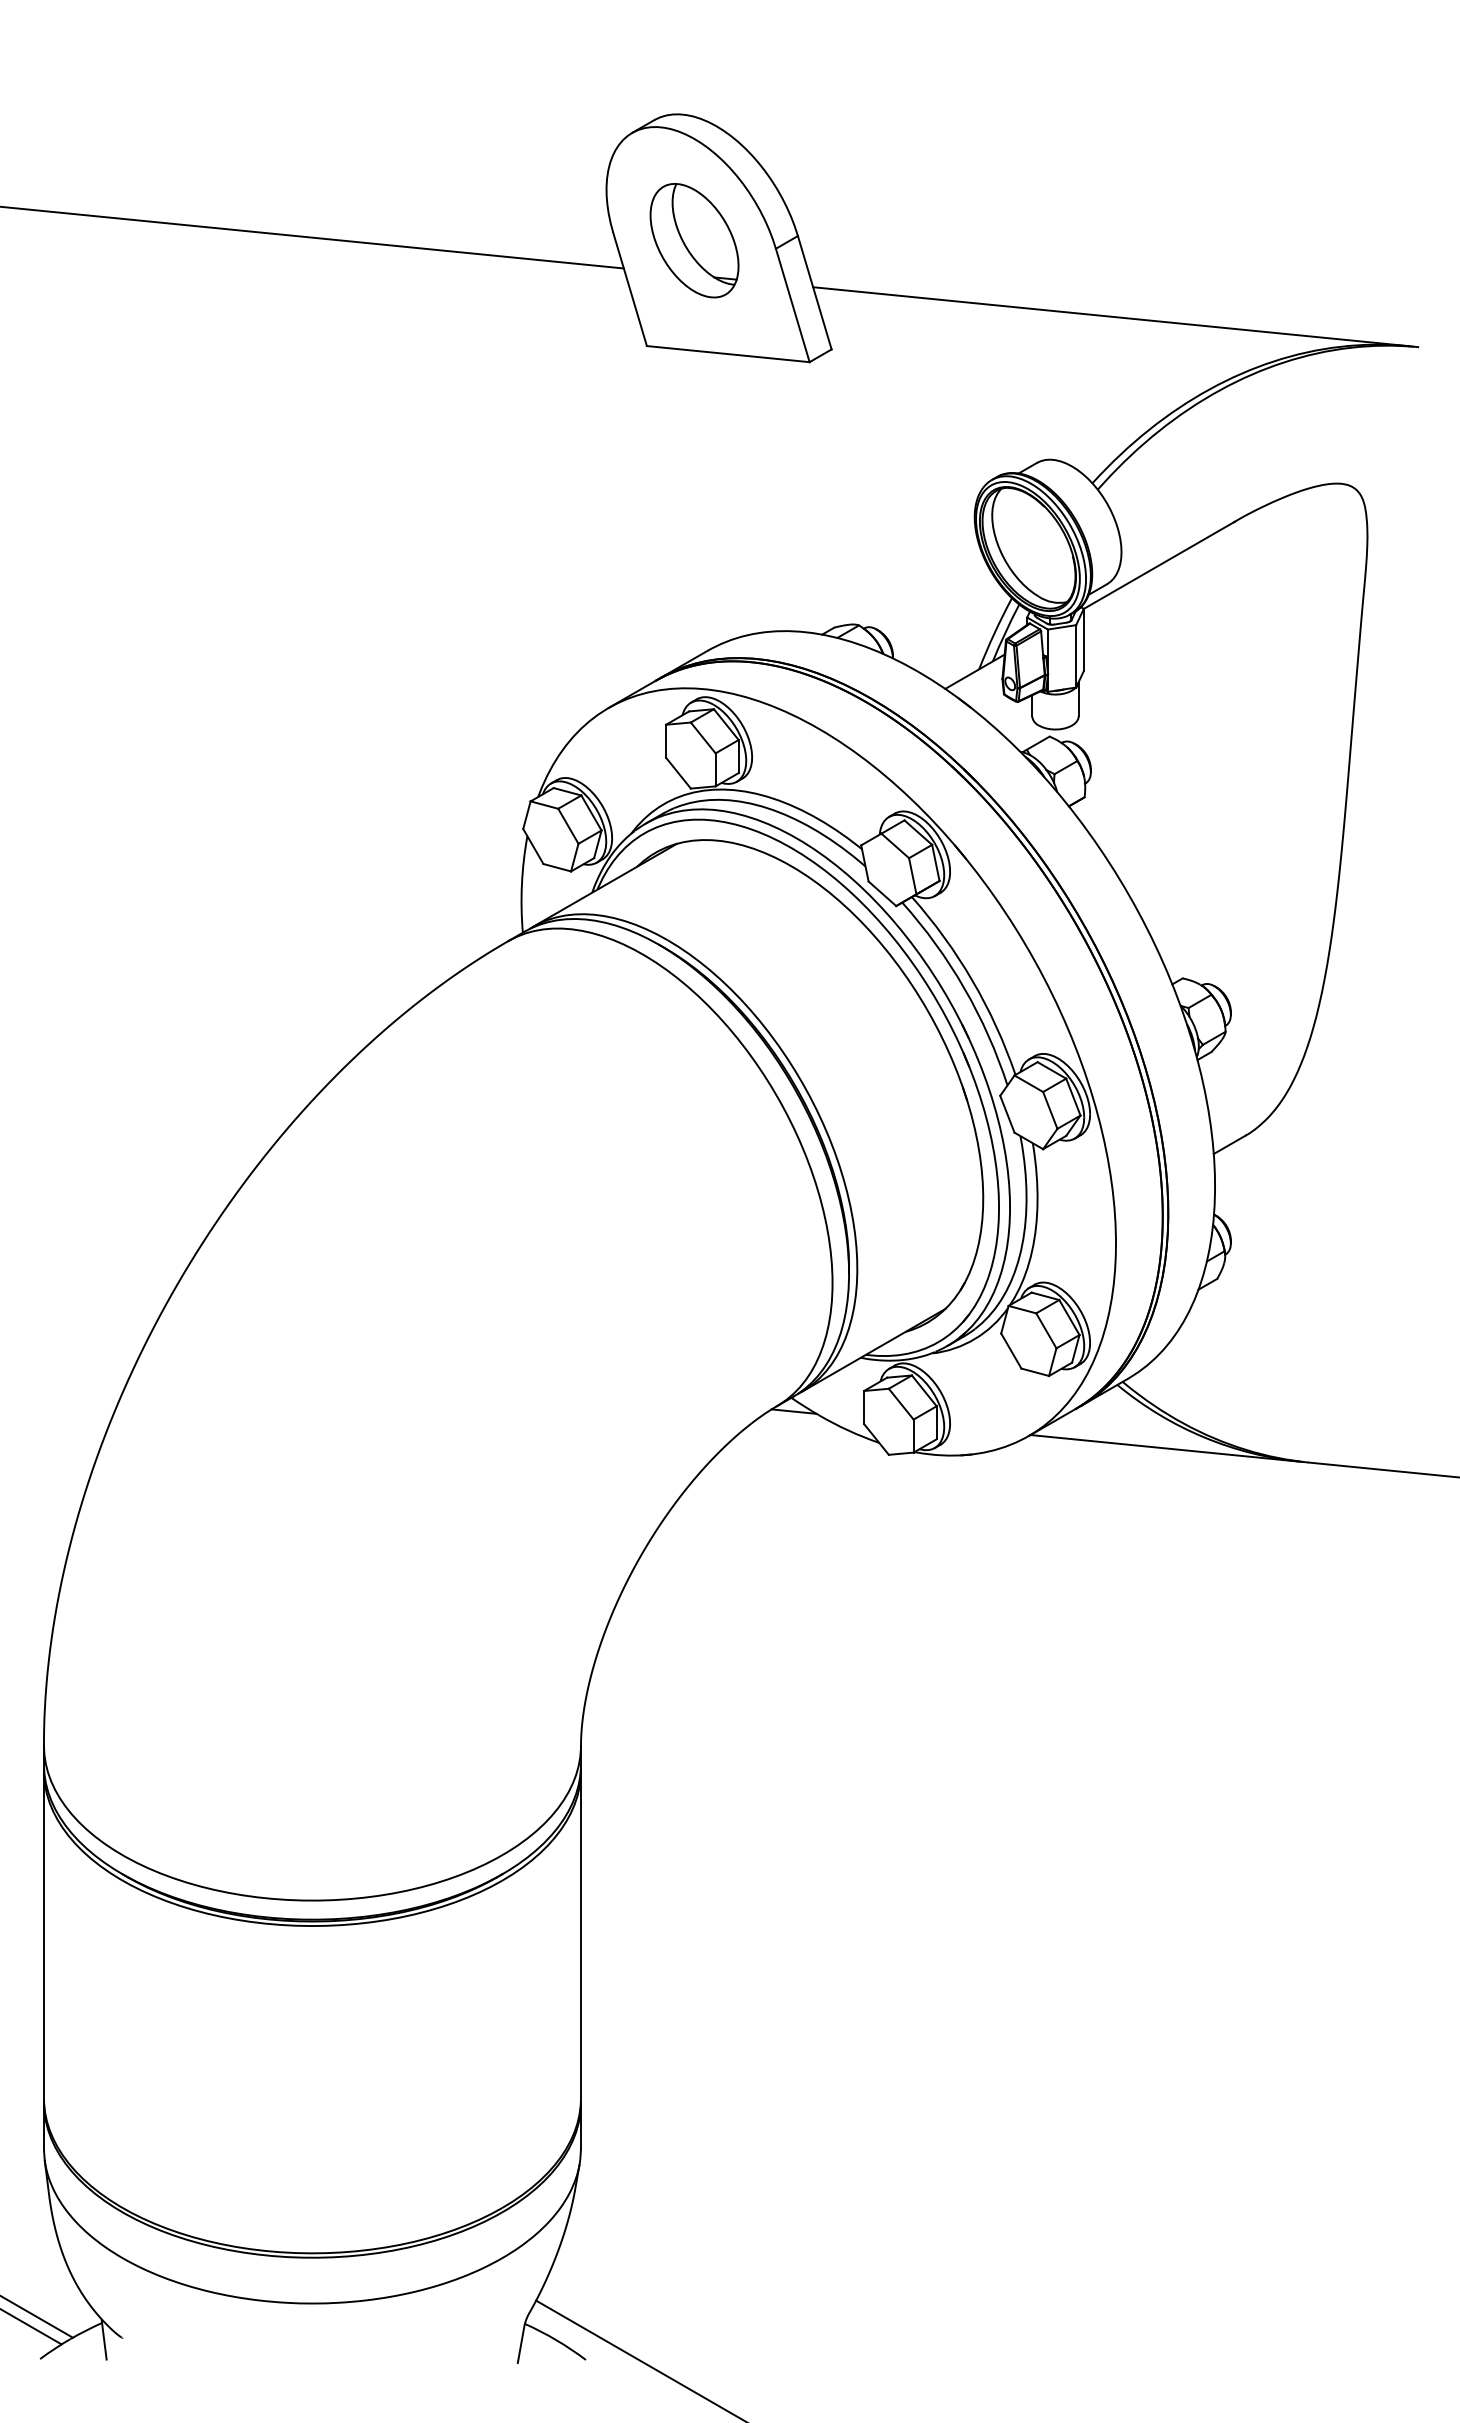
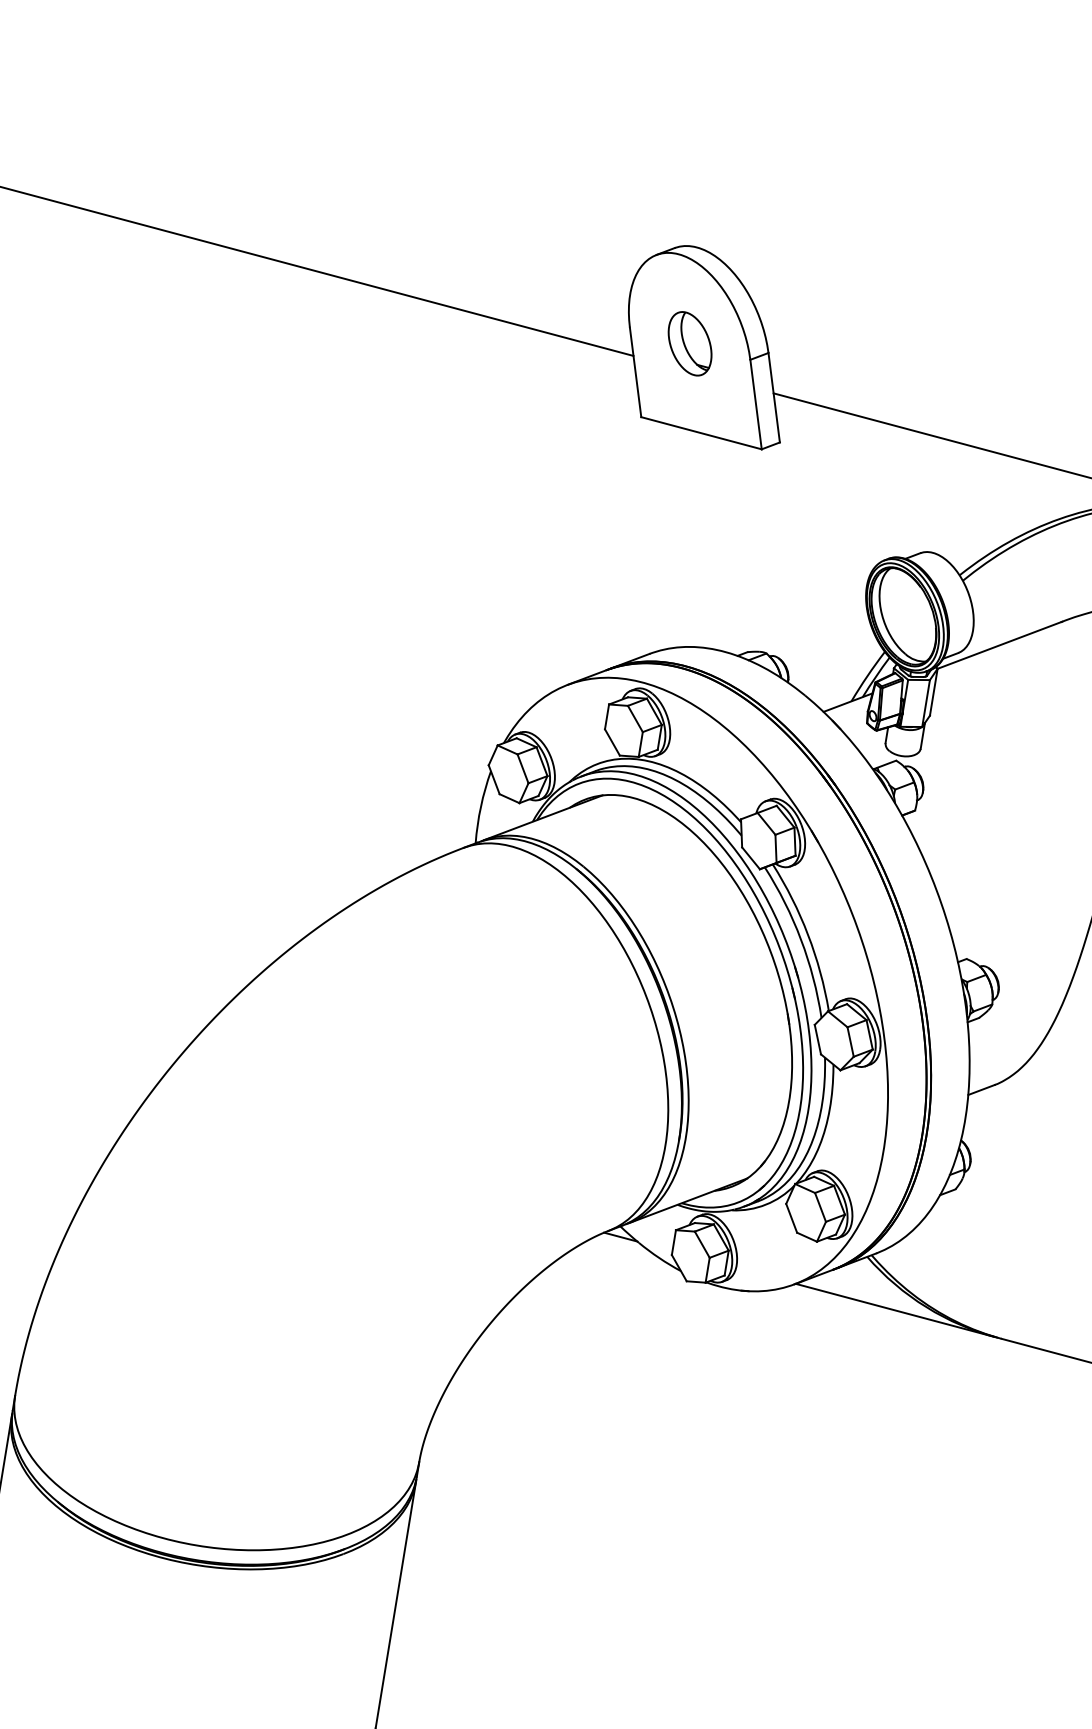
part: (694, 240) -> (690, 343), size x0.7

